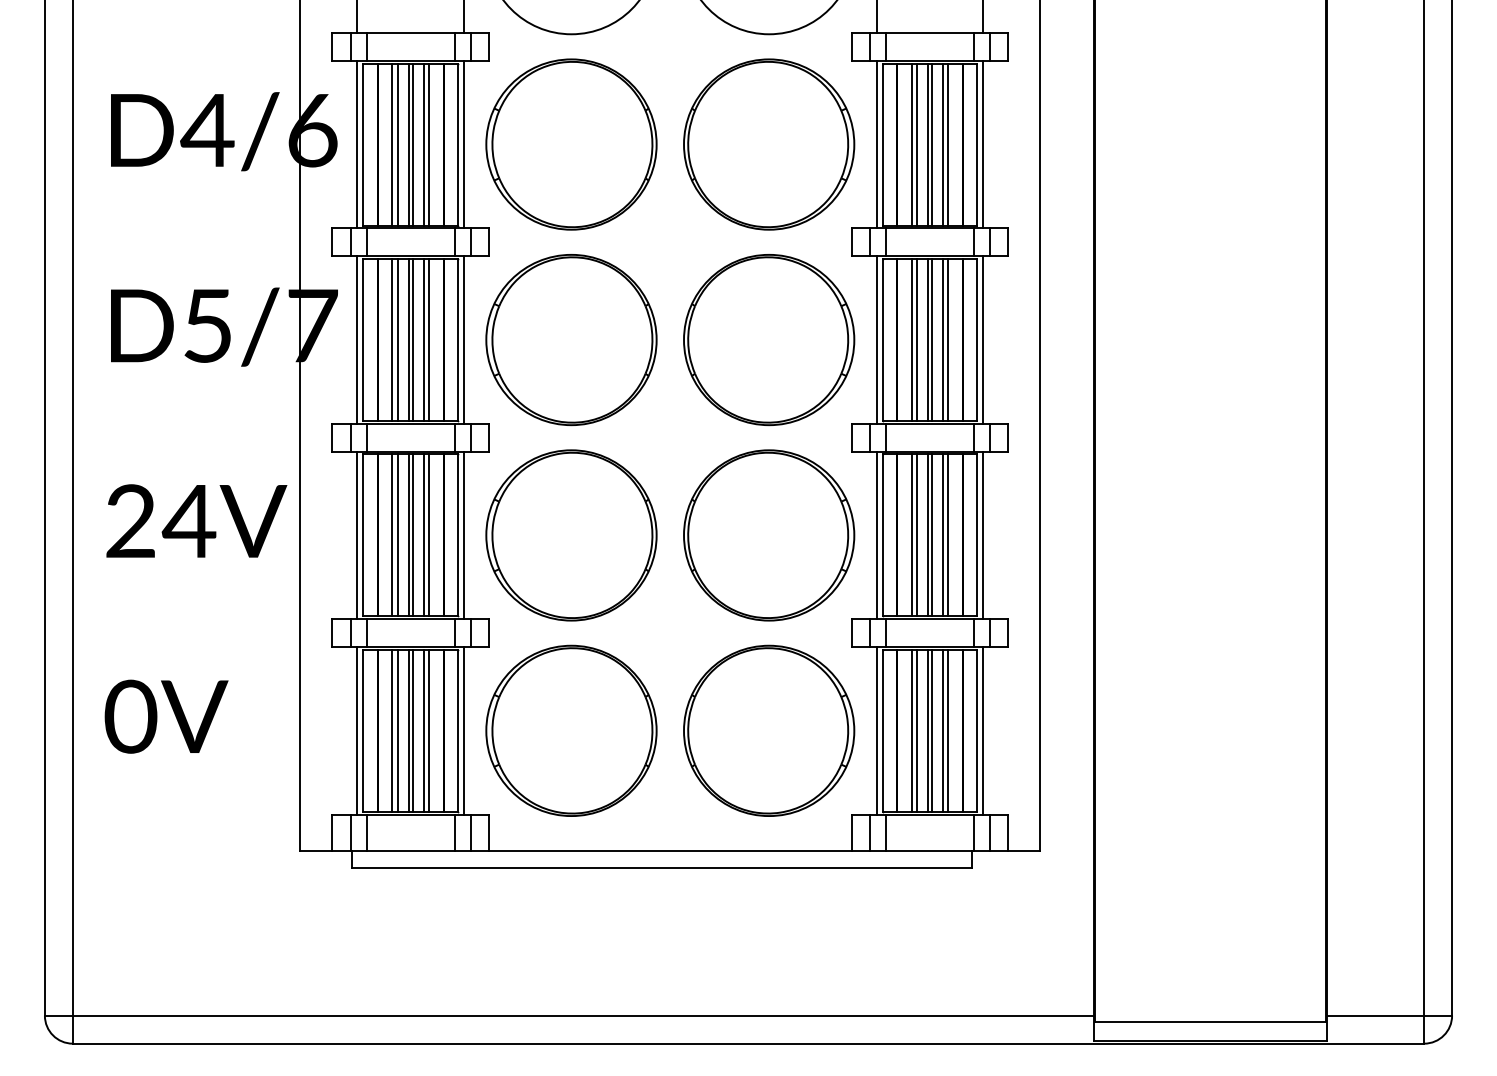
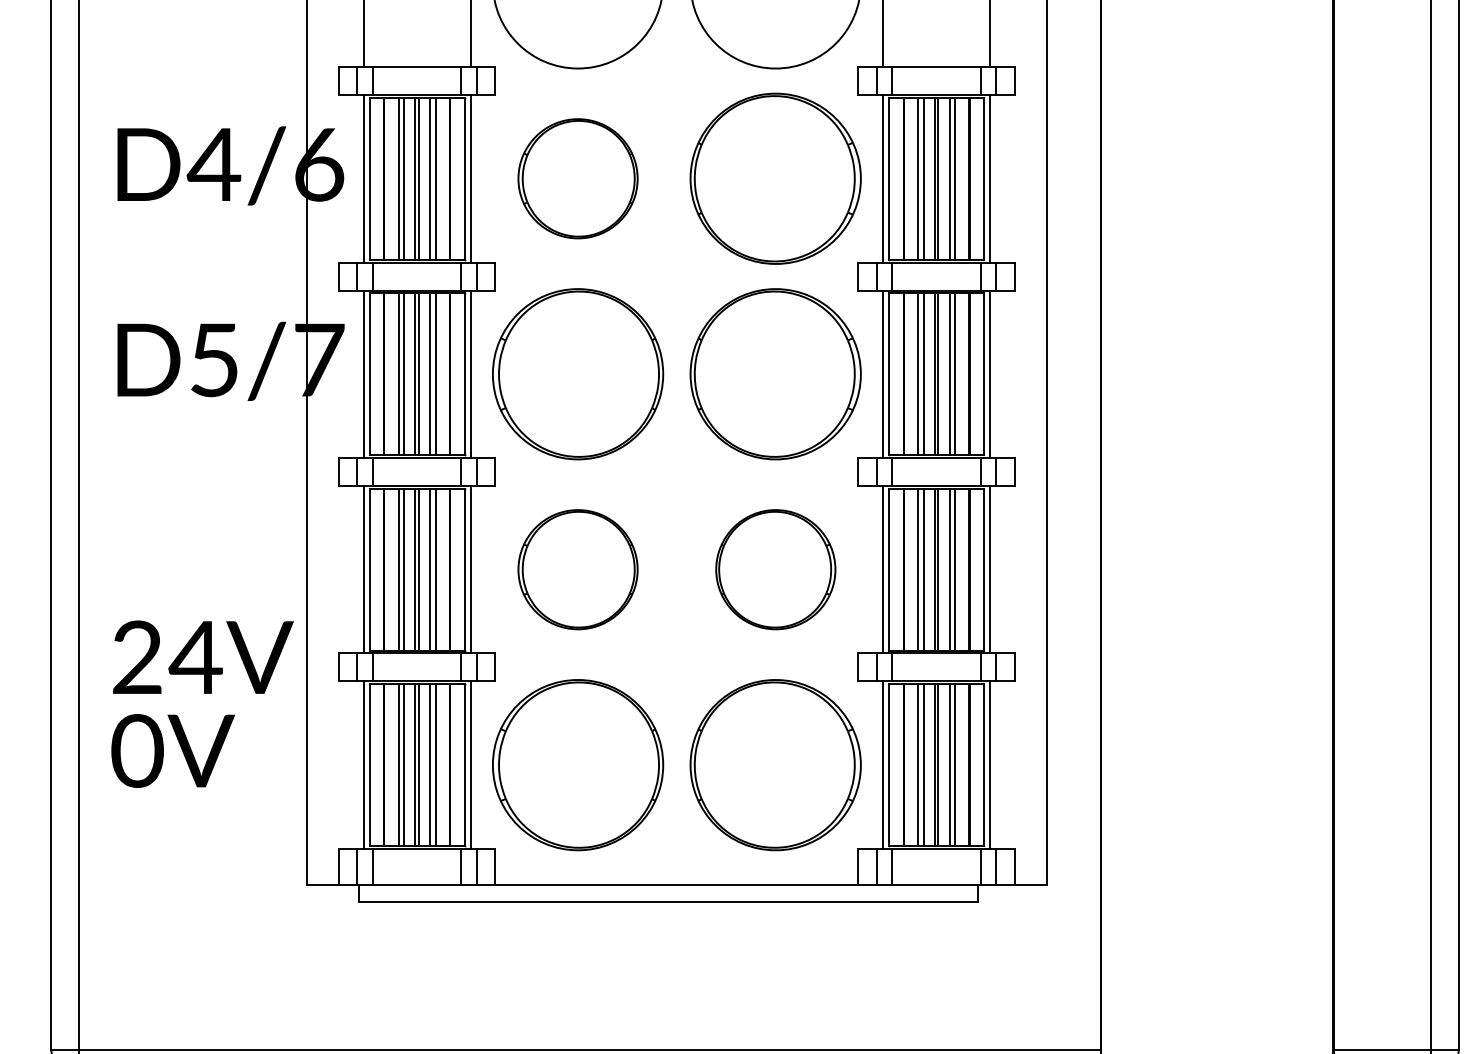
part: (571, 144) -> (578, 178), size x0.7
text: (196, 520) -> (203, 656), moved
part: (571, 535) -> (578, 569), size x0.7
part: (769, 535) -> (776, 569), size x0.7

